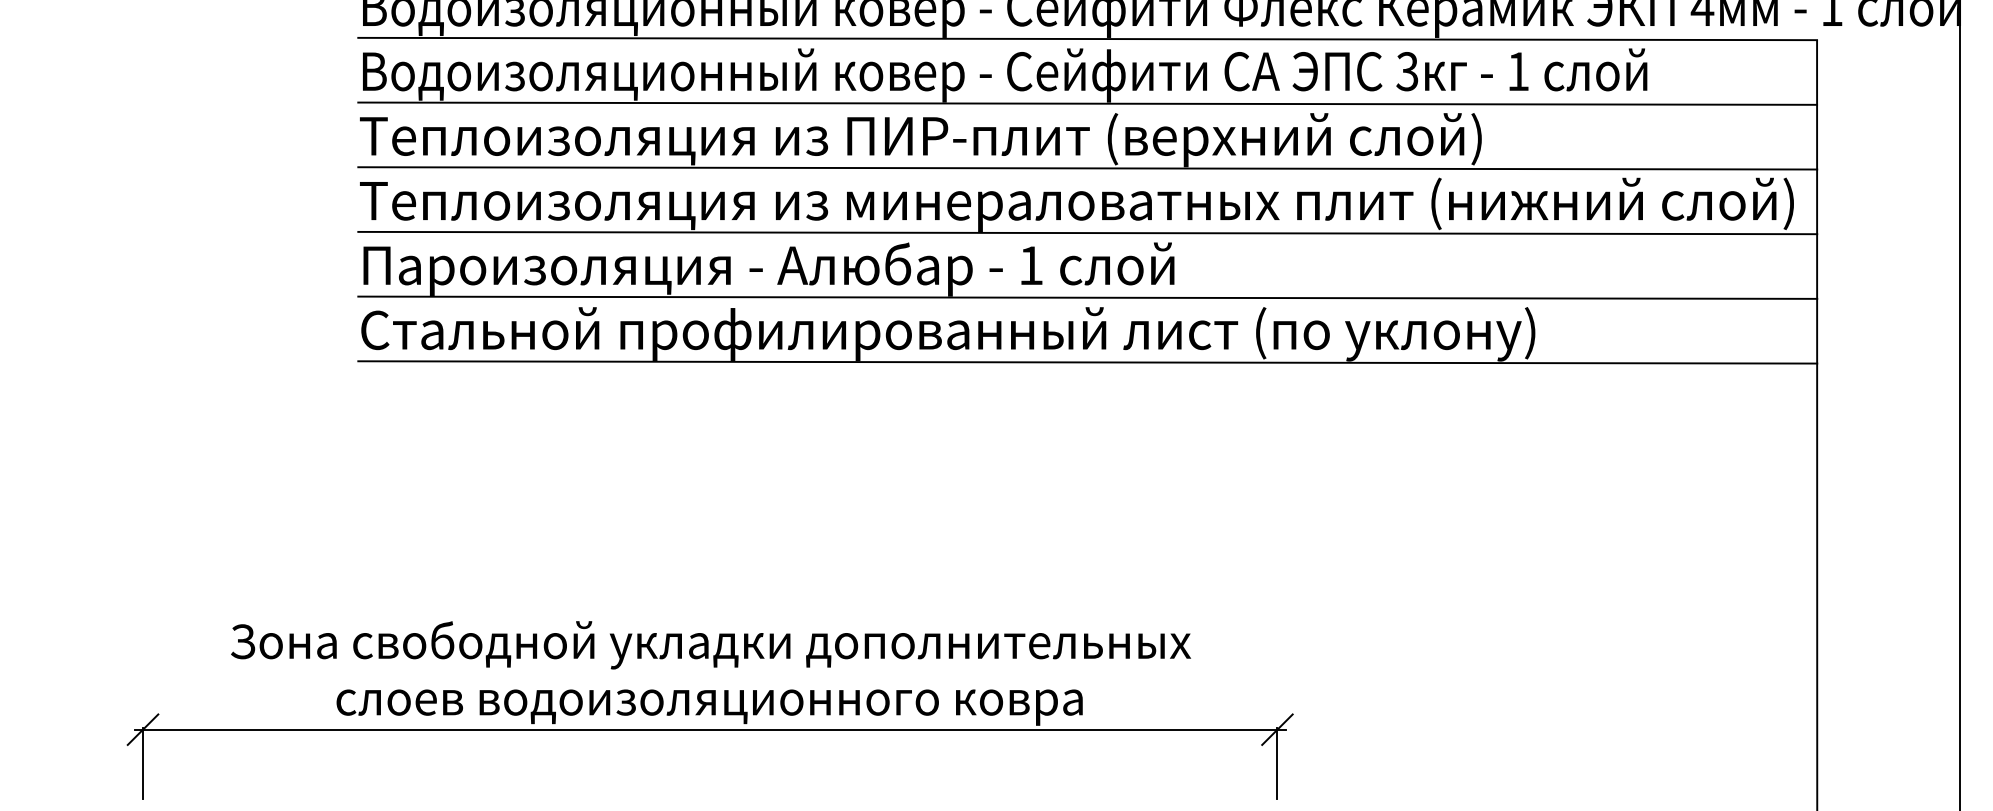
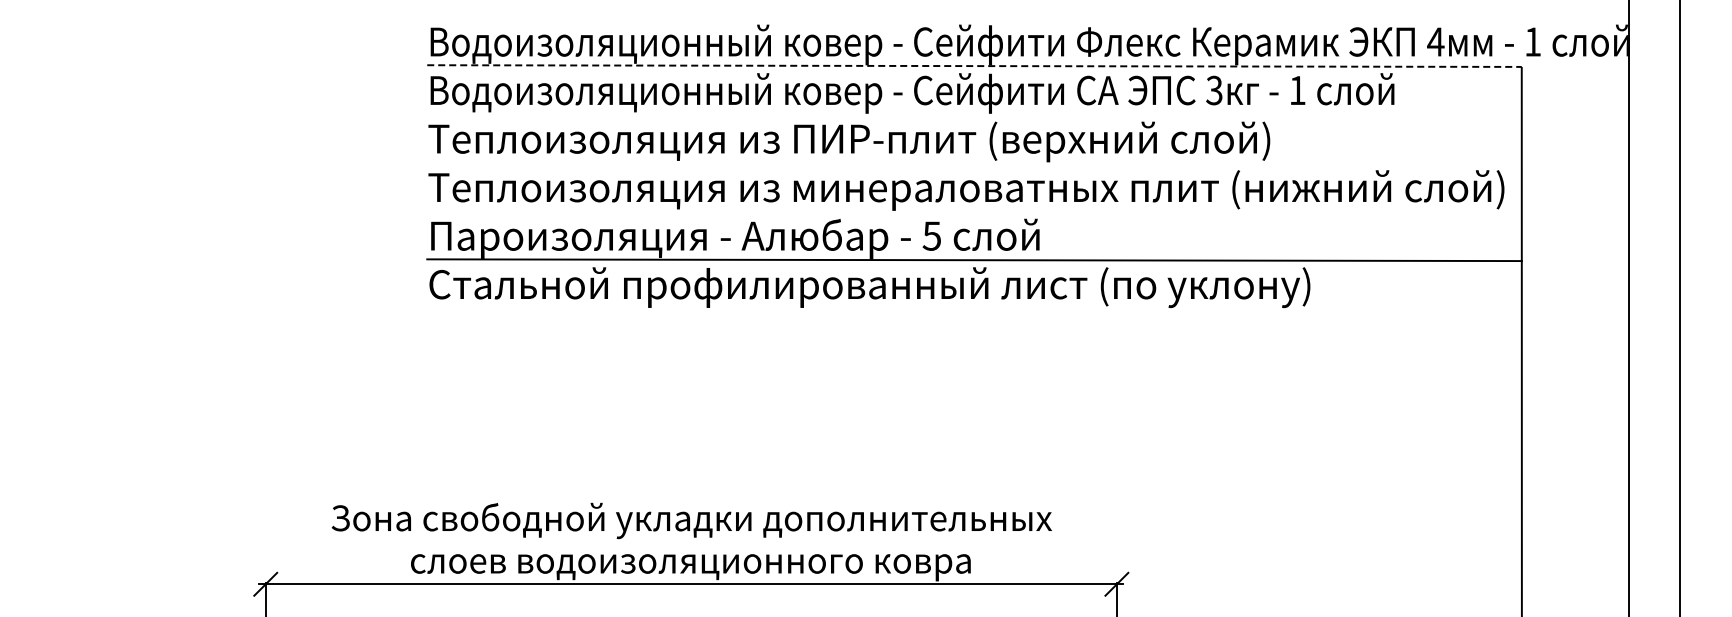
line: (1087, 39) -> (974, 66), solid -> dashed
line: (1087, 103) -> (974, 114), removed
line: (1087, 168) -> (974, 163), removed
line: (1087, 232) -> (974, 211), removed
text: (1030, 264) -> (931, 235), 1 -> 5
line: (1087, 362) -> (974, 308), removed

